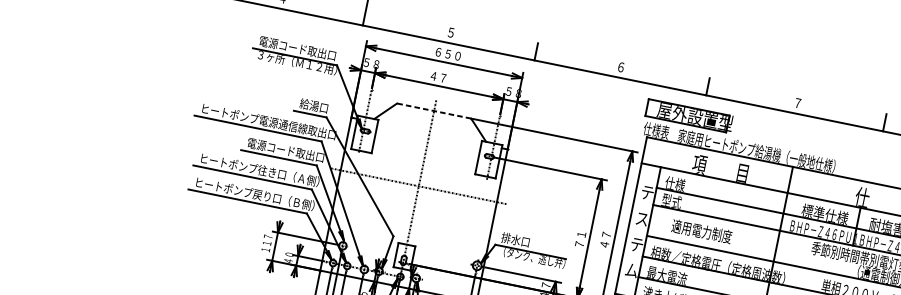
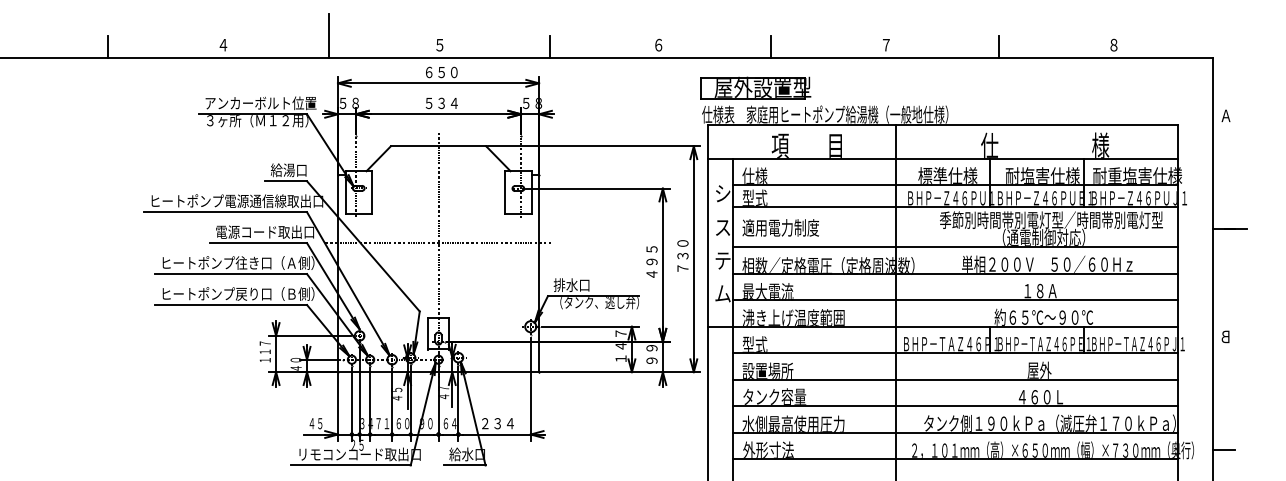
text: (302, 49) -> (260, 103), 電源コード取出口 -> アンカーボルト位置
text: (443, 78) -> (441, 103), ４７ -> ５３４
line: (434, 111) -> (438, 146), dashed -> solid
text: (647, 192) -> (722, 193), テ -> シ
text: (701, 231) -> (780, 227), moved
text: (581, 234) -> (651, 261), ７１ -> ４９５
text: (606, 234) -> (682, 255), ４７ -> ７３０

